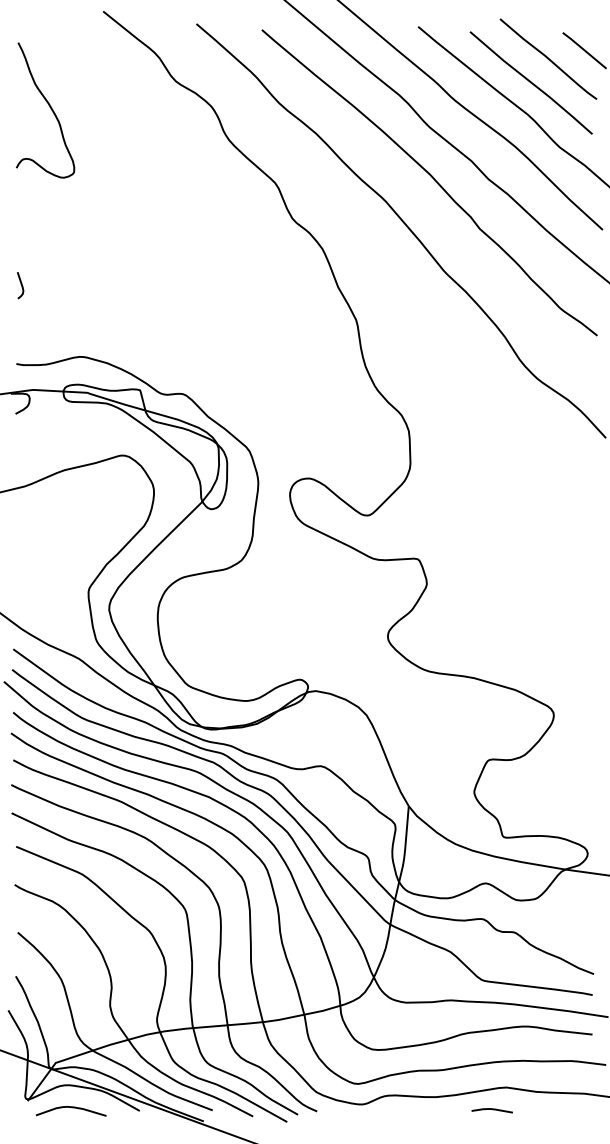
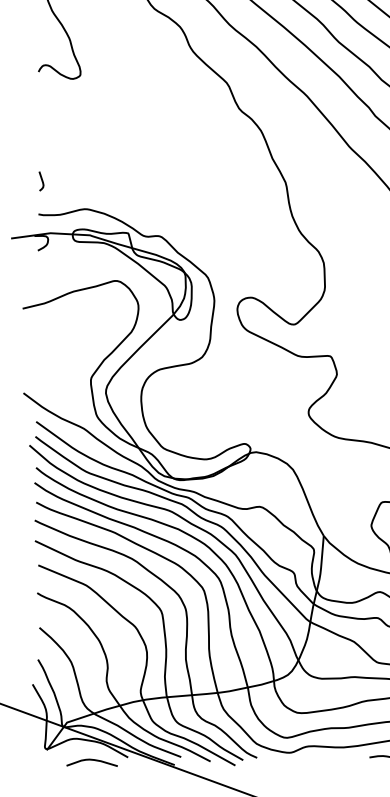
curve: (20, 284) -> (41, 180), moved
curve: (71, 1108) -> (92, 760), moved

